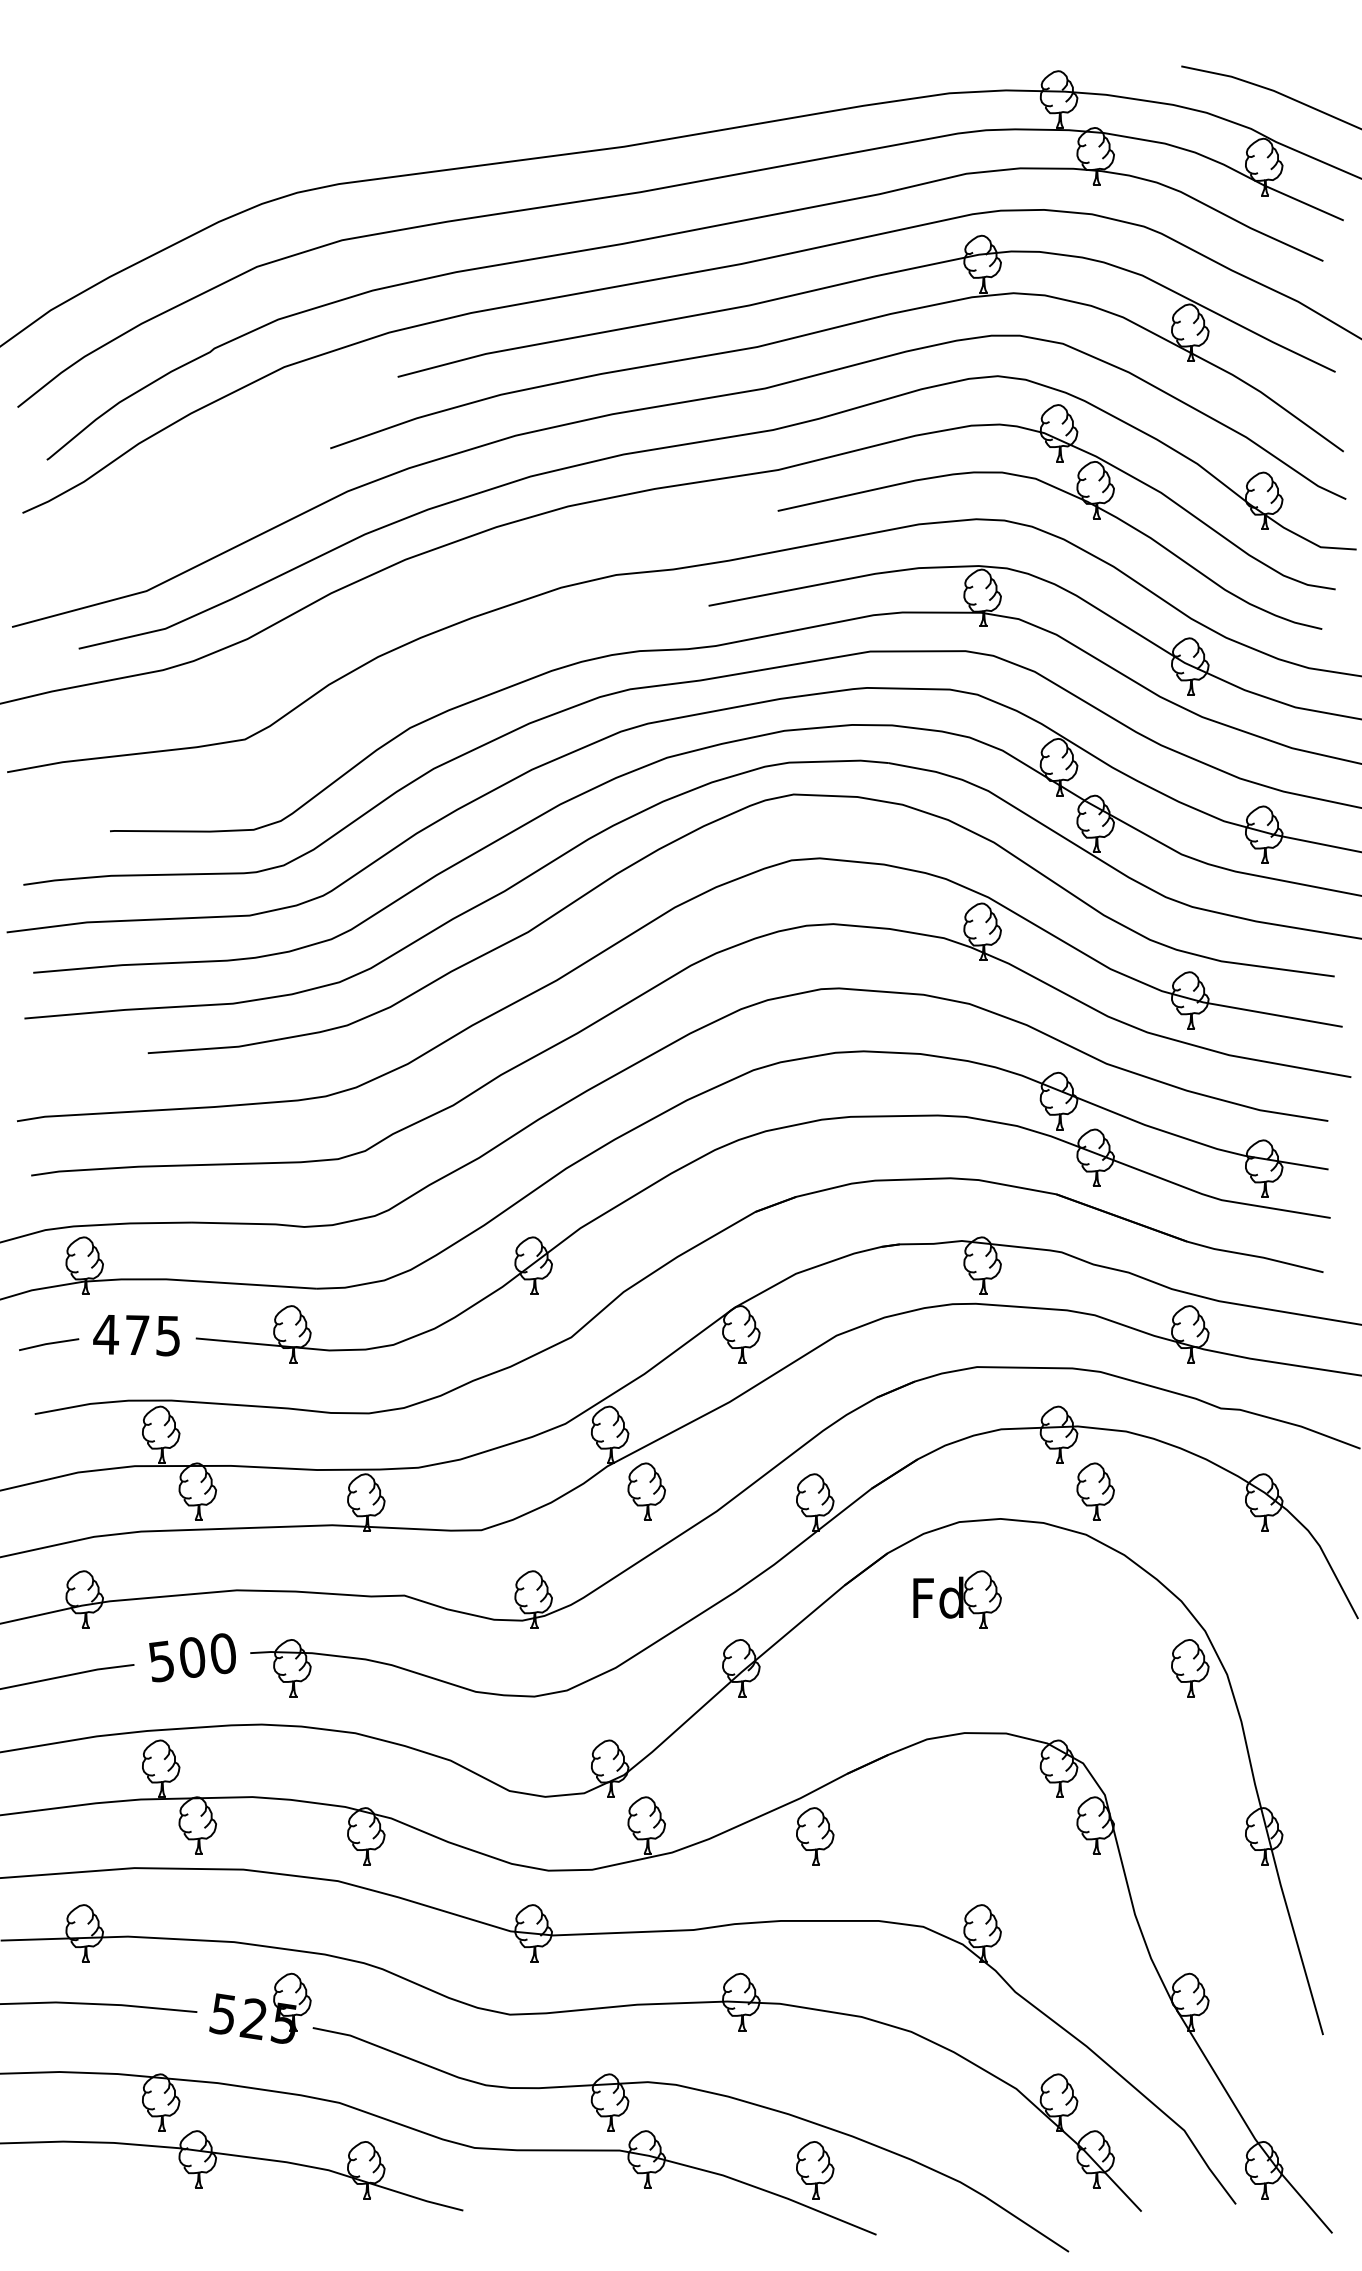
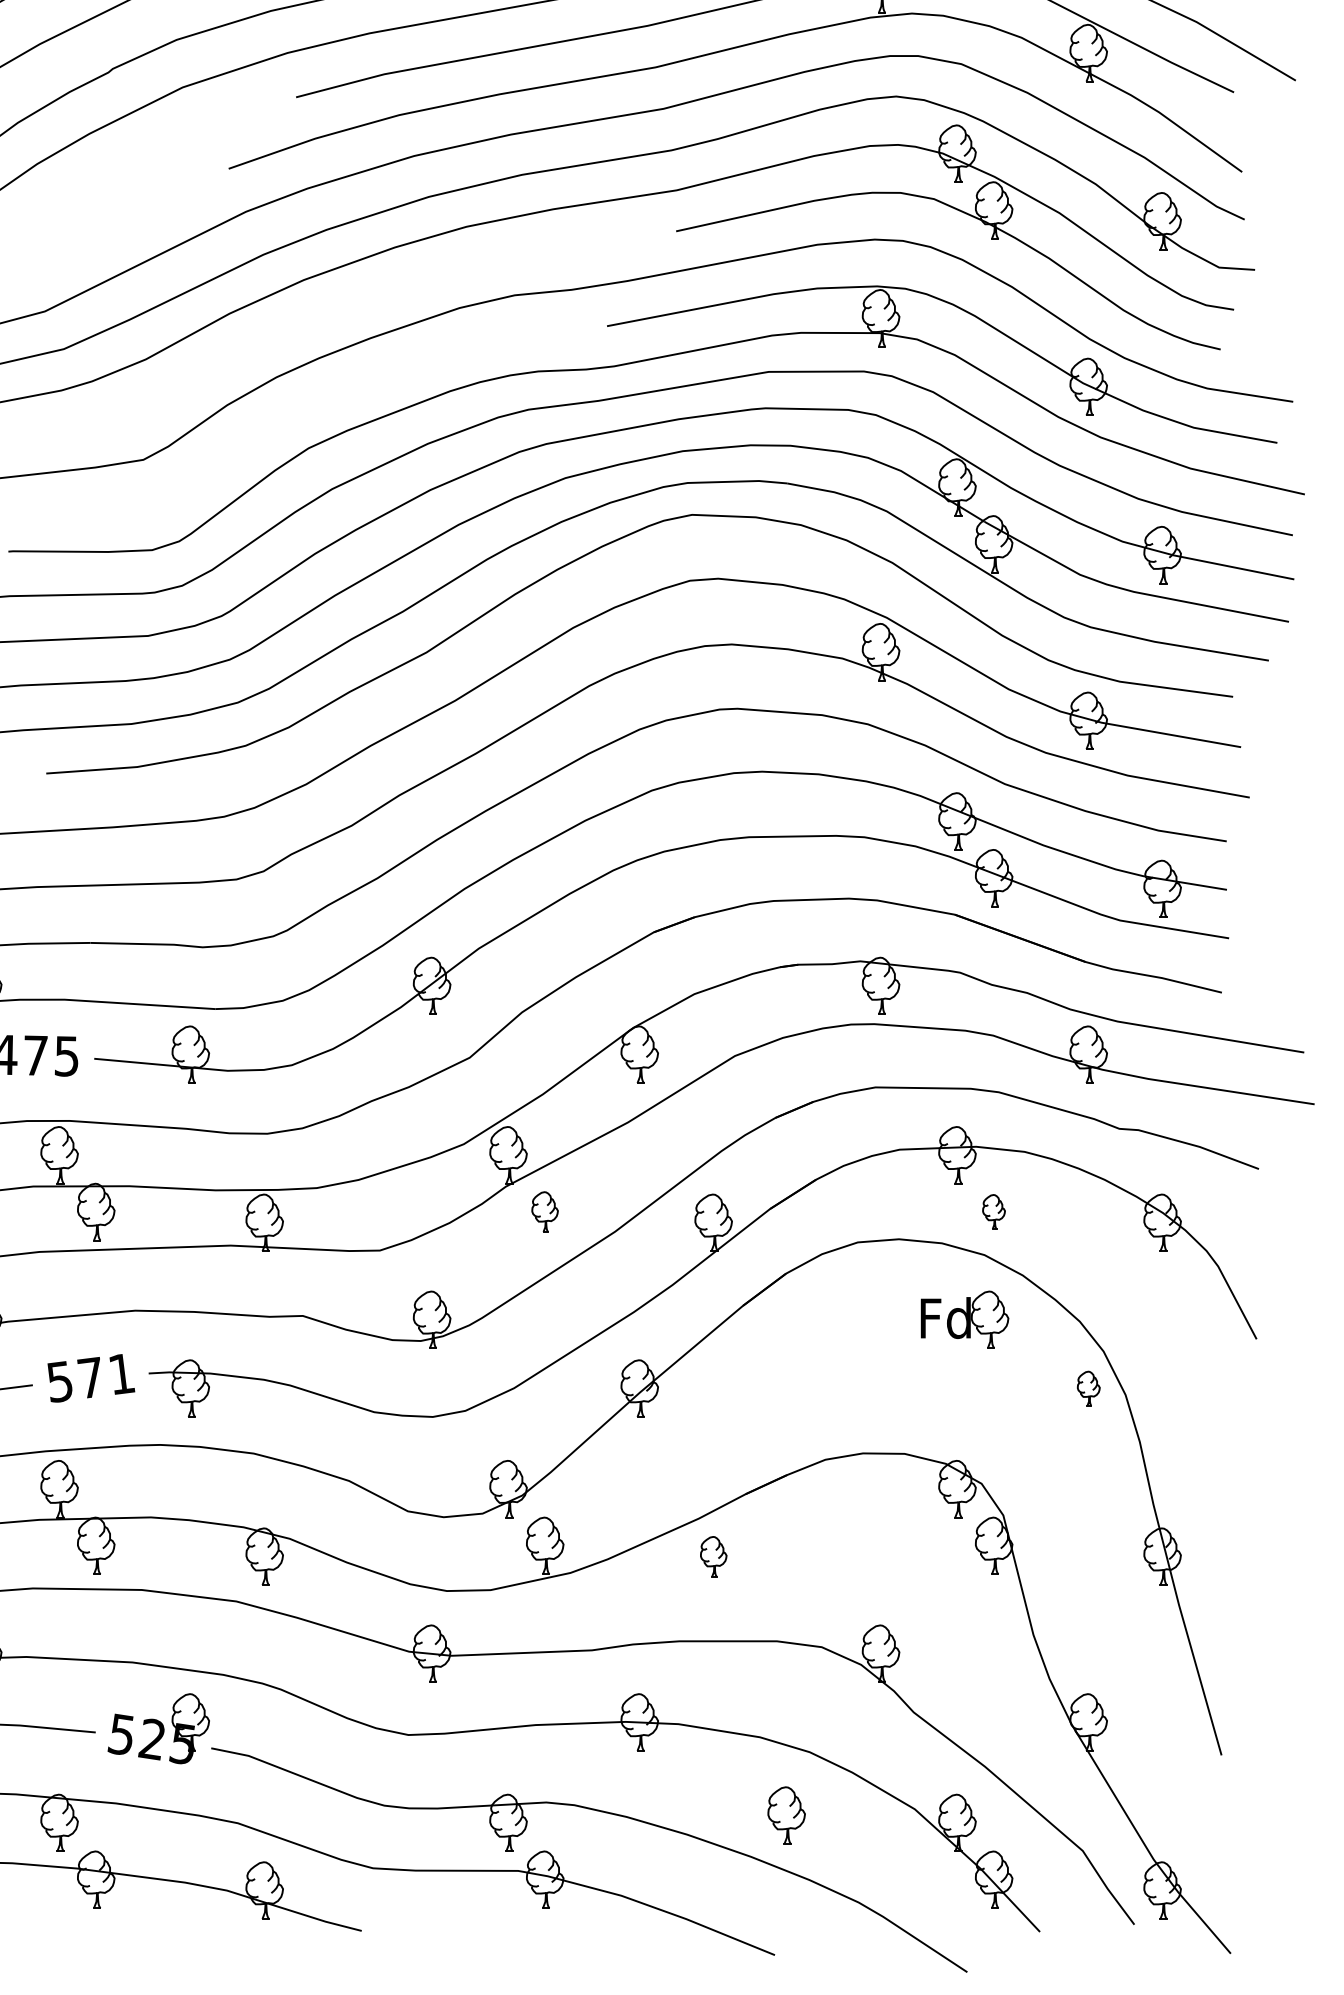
part: (646, 1491) -> (544, 1211), size x0.7
part: (1095, 1491) -> (993, 1211), size x0.6
part: (957, 1599) -> (964, 1319), moved
text: (207, 1655) -> (105, 1375), 500 -> 571
part: (1190, 1668) -> (1088, 1388), size x0.6
part: (815, 1836) -> (713, 1556), size x0.7
part: (815, 2170) -> (786, 1815), moved

